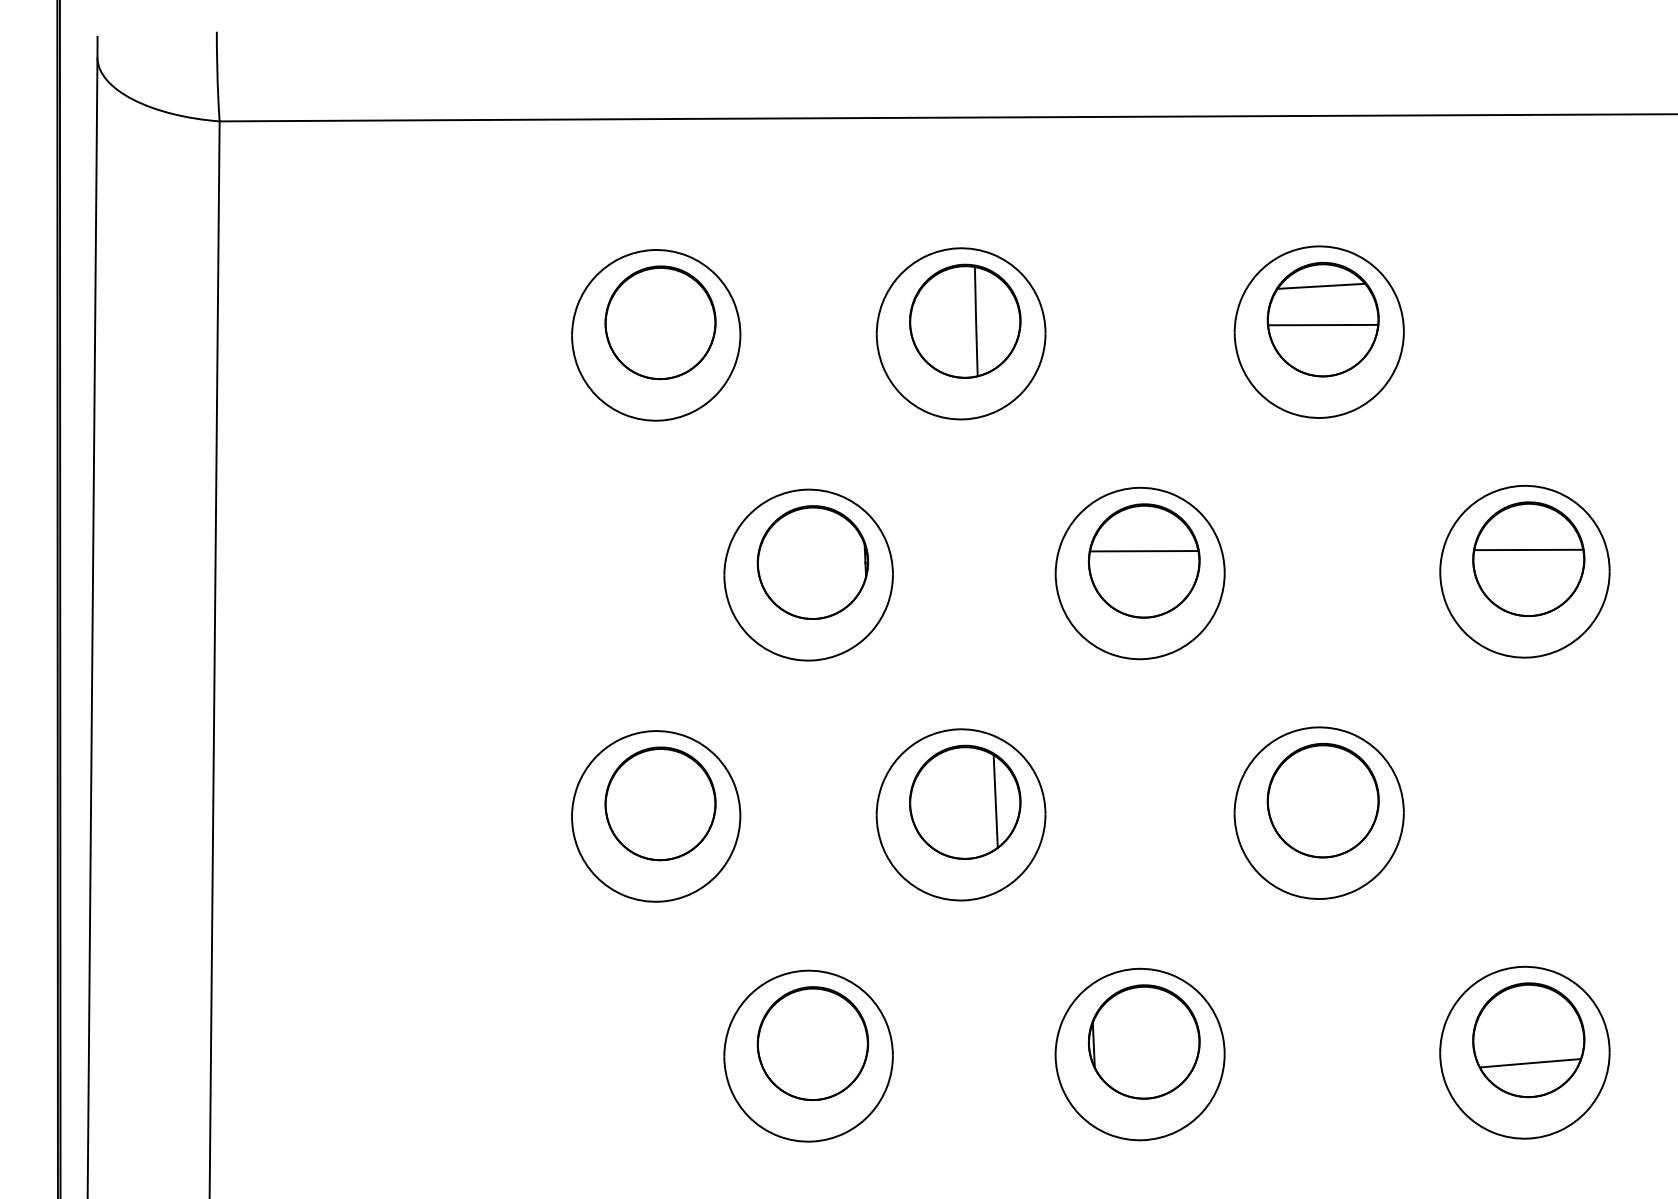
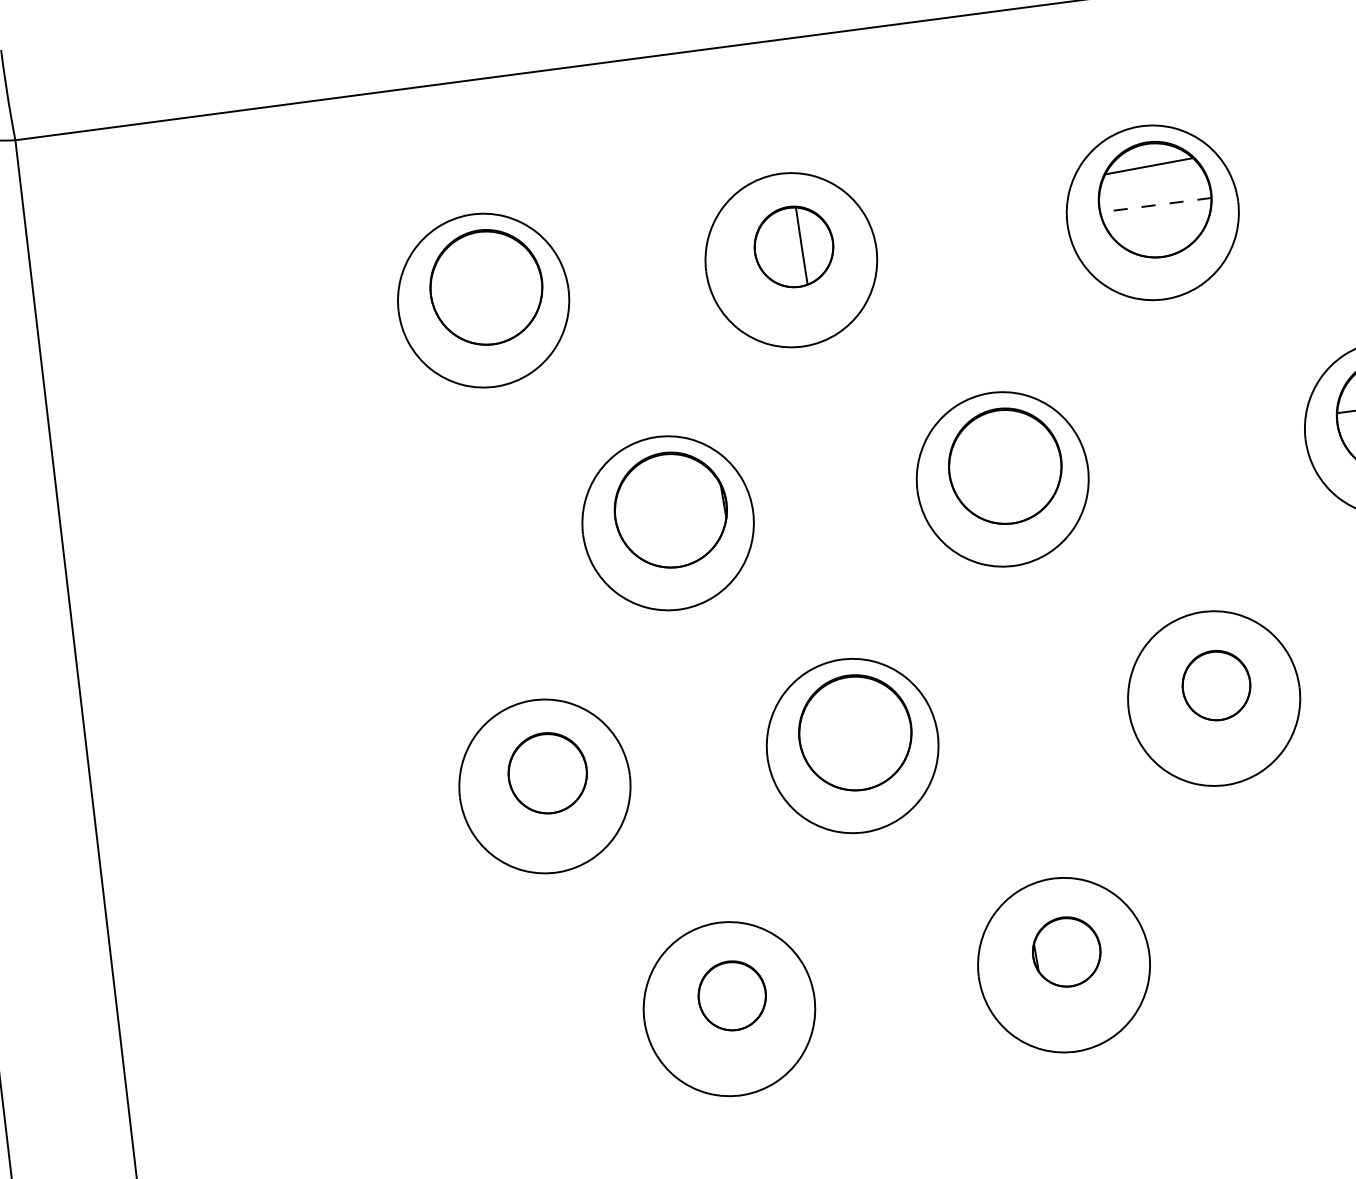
part: (965, 320) -> (794, 246), size x0.7
line: (1322, 325) -> (1155, 205), solid -> dashed
line: (1144, 551) -> (1004, 456), removed
part: (1322, 800) -> (1215, 685), size x0.6
line: (995, 801) -> (885, 728), removed
part: (660, 803) -> (547, 772), size x0.7
part: (1144, 1041) -> (1066, 951), size x0.6
part: (812, 1043) -> (731, 995), size x0.6

